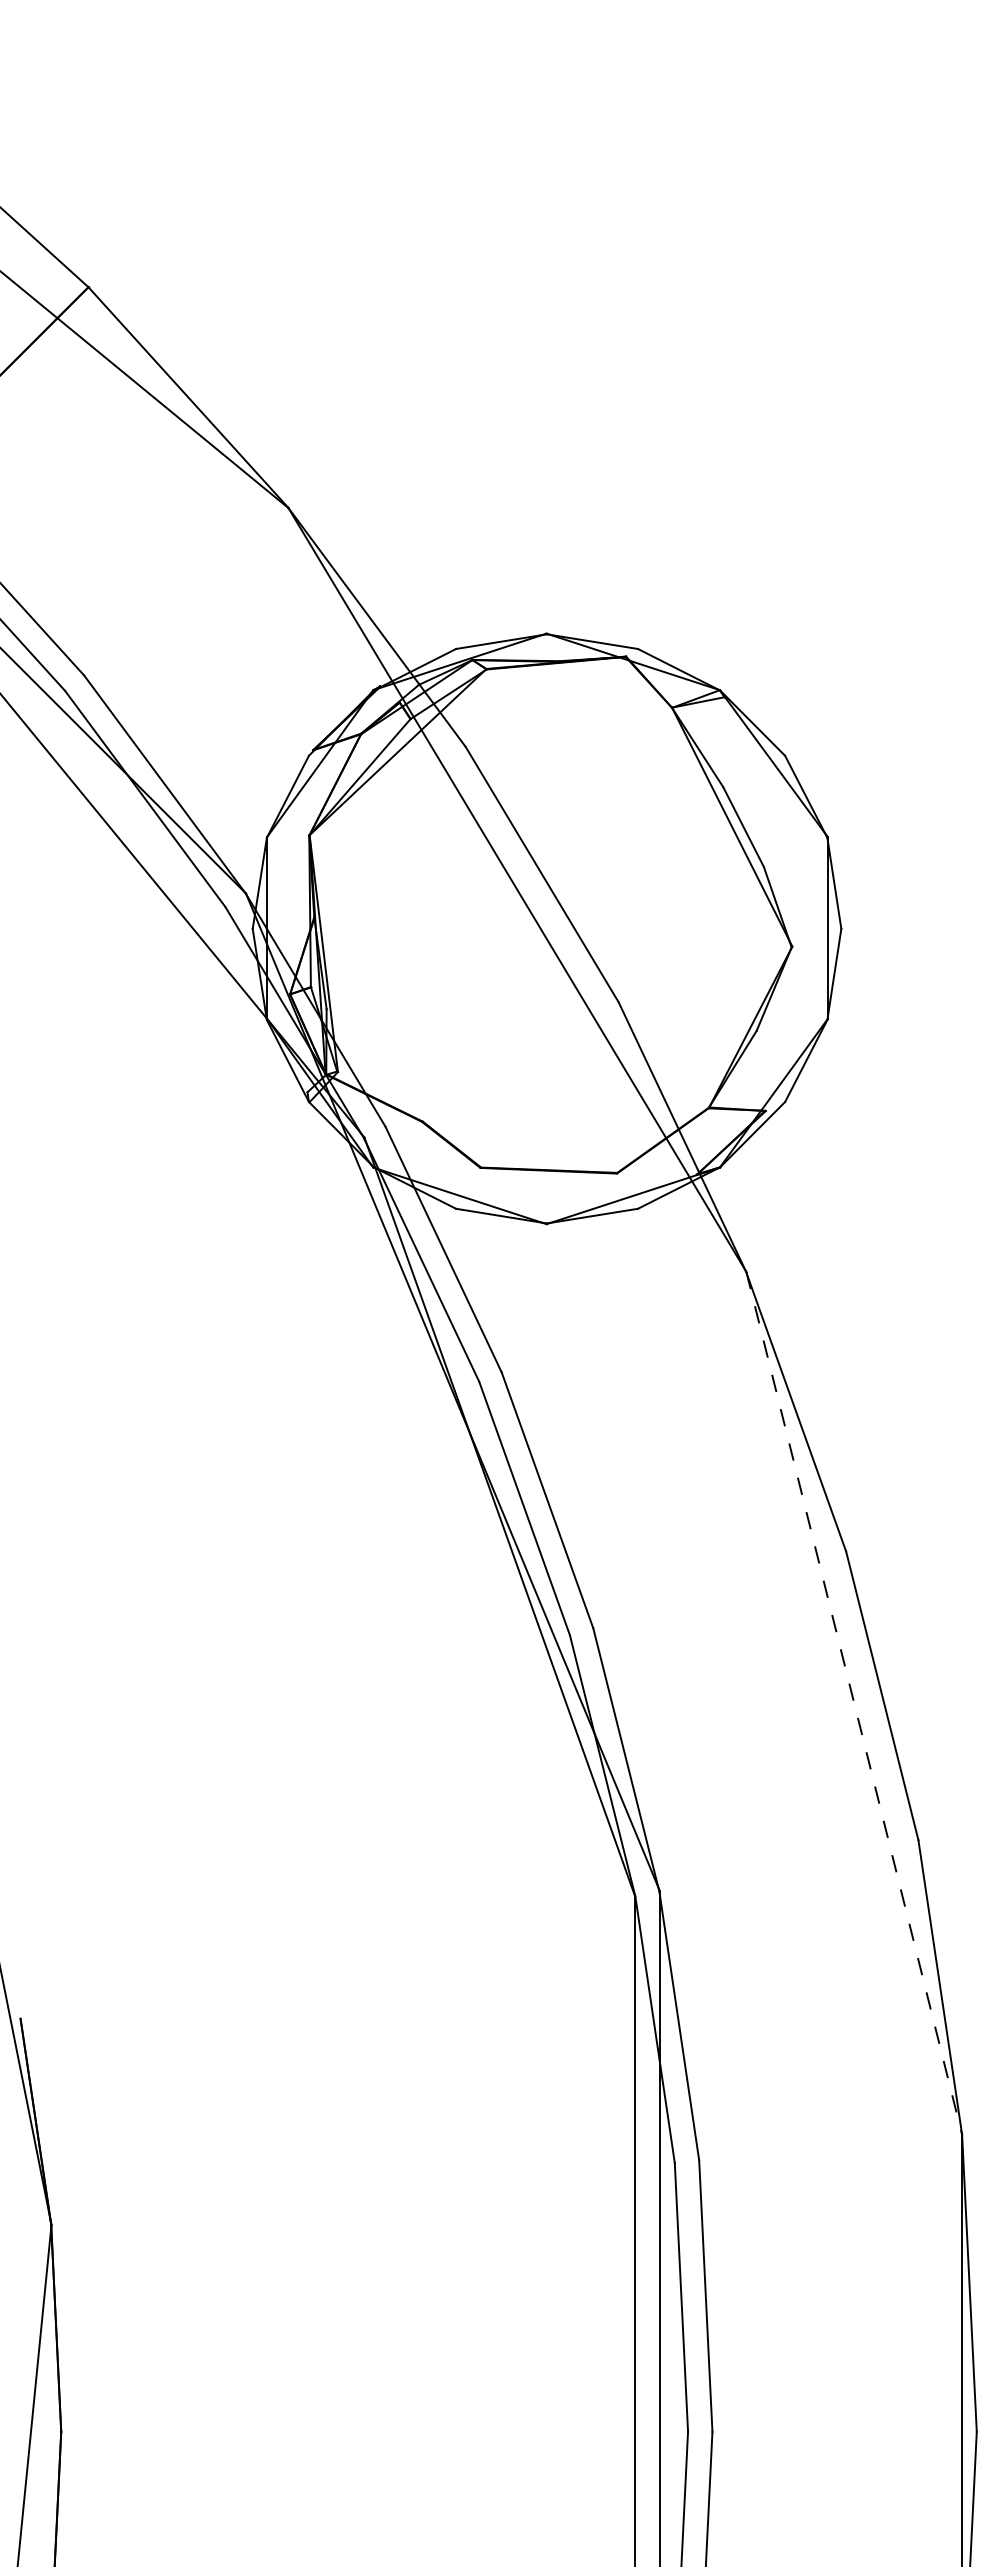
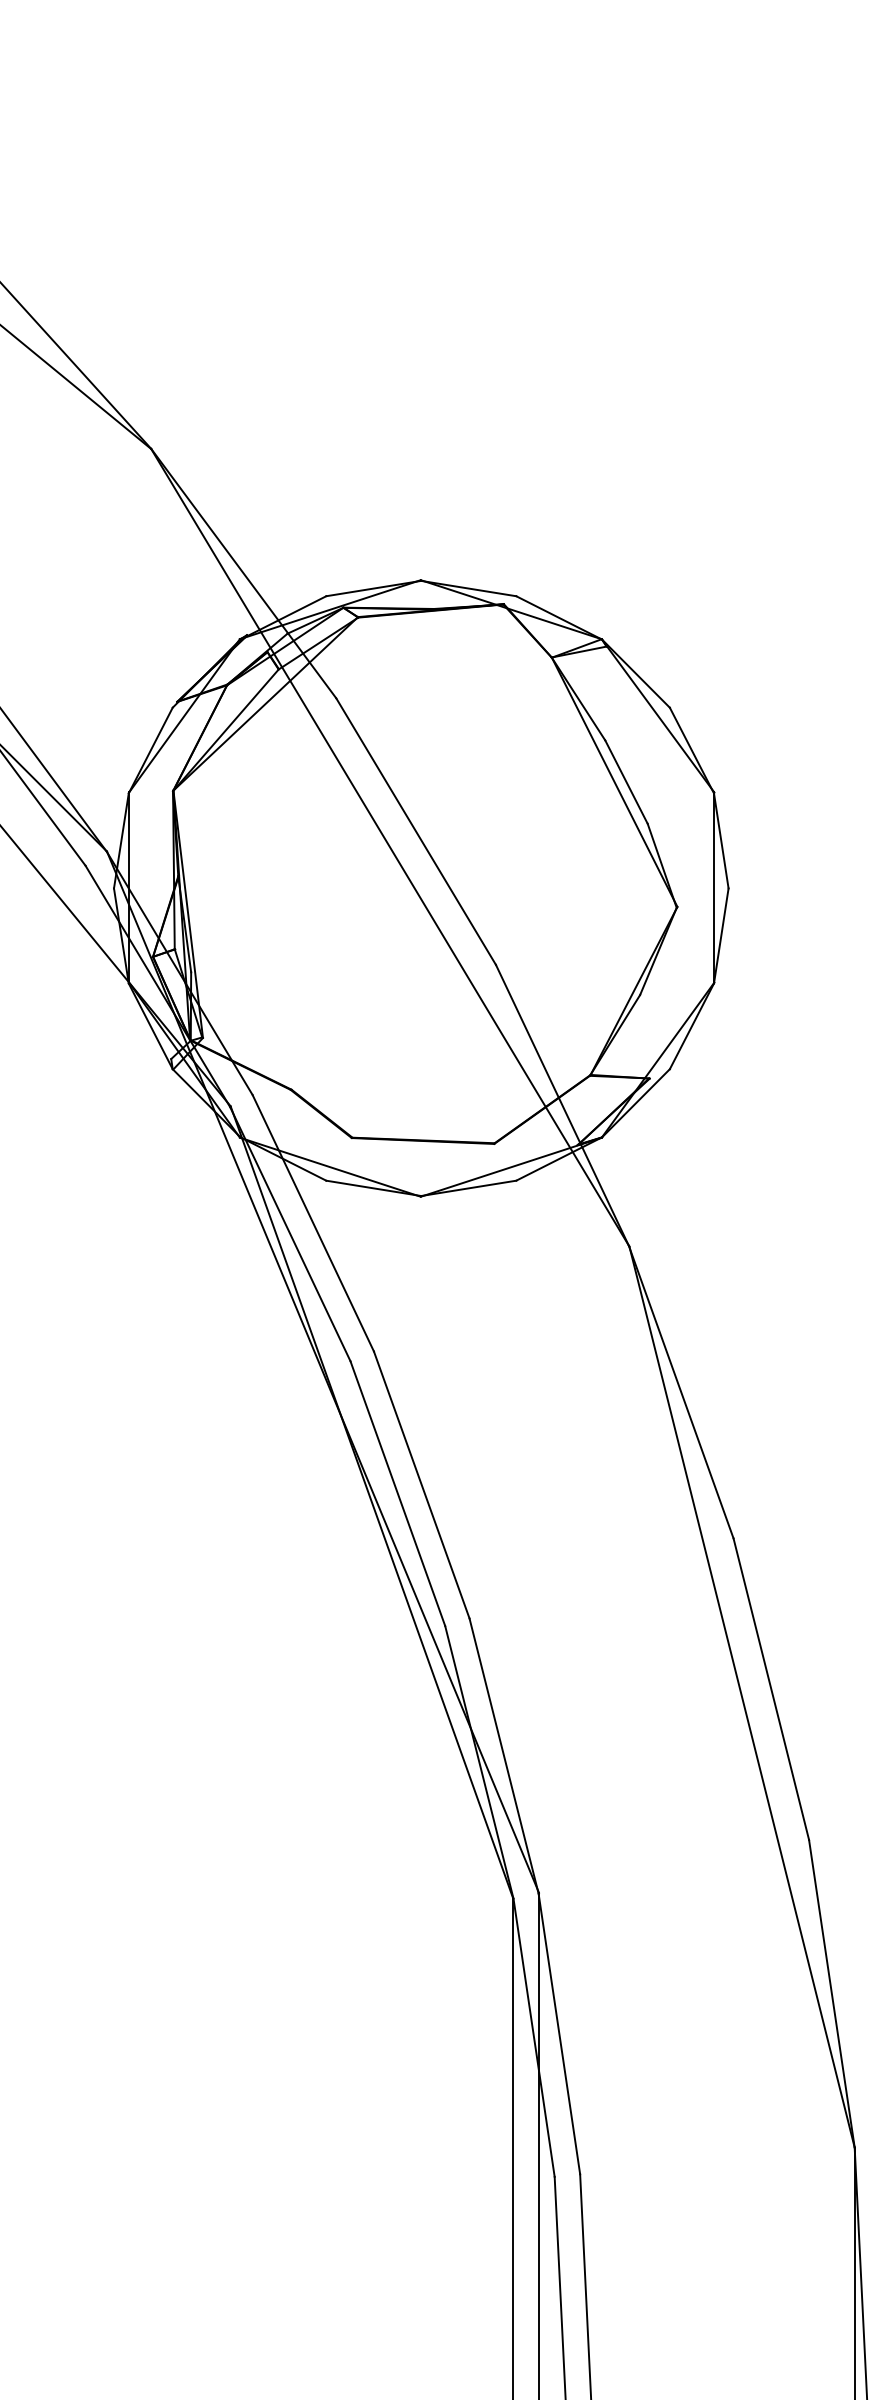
line: (854, 1703) -> (742, 1697), dashed -> solid

